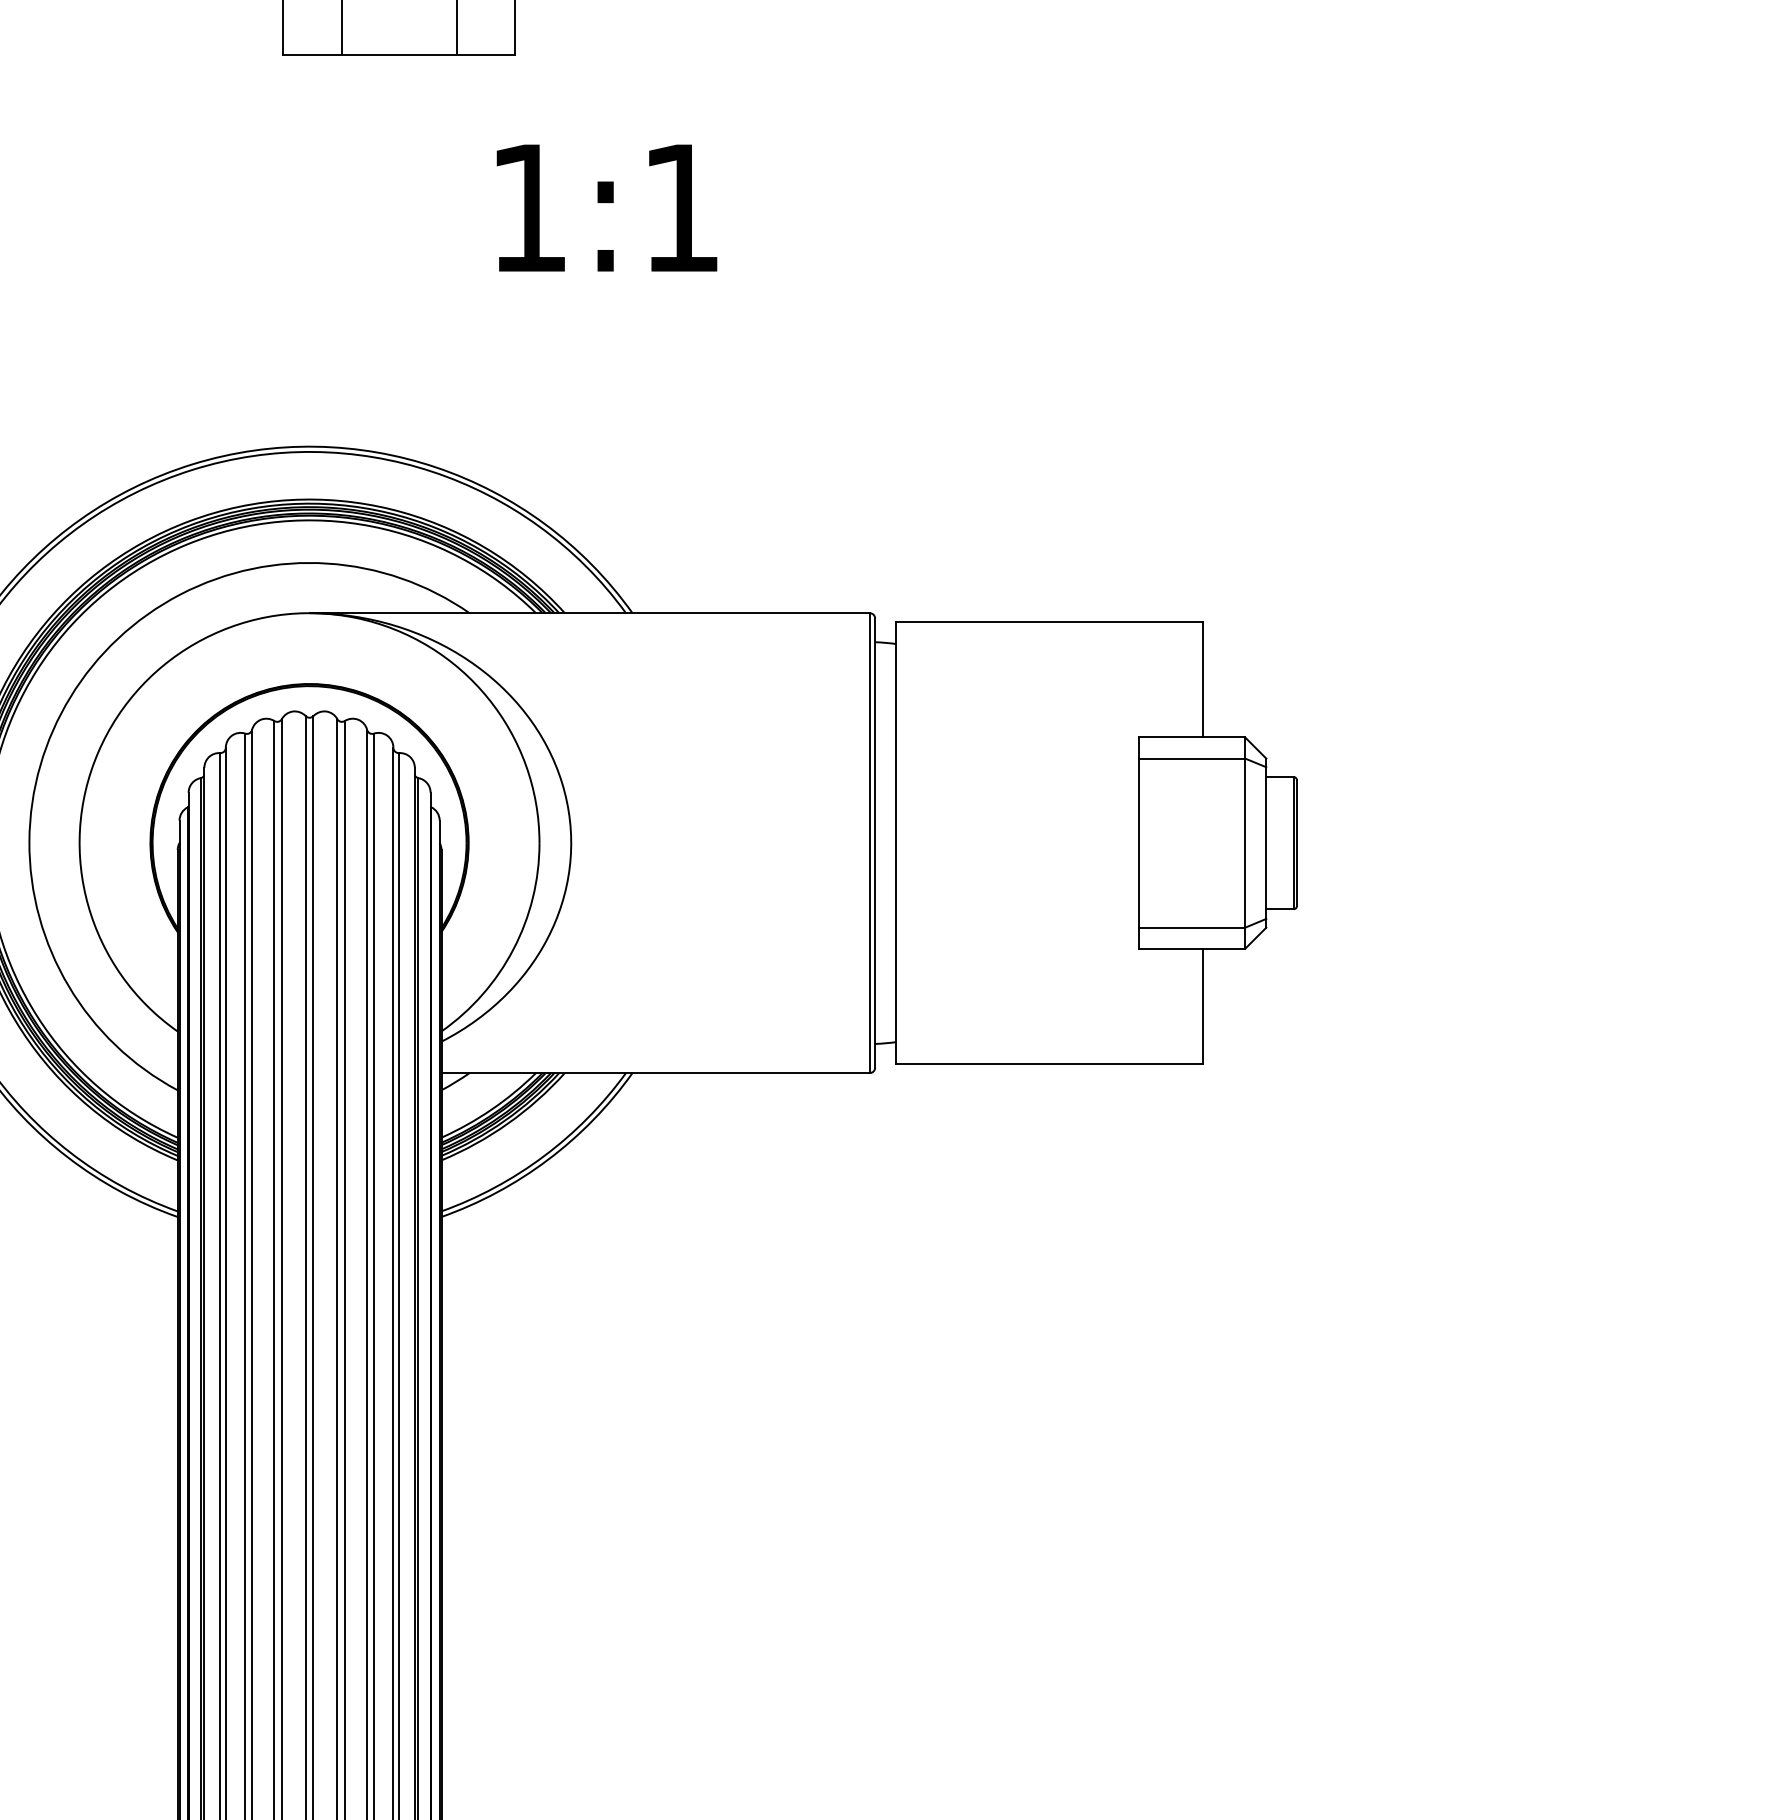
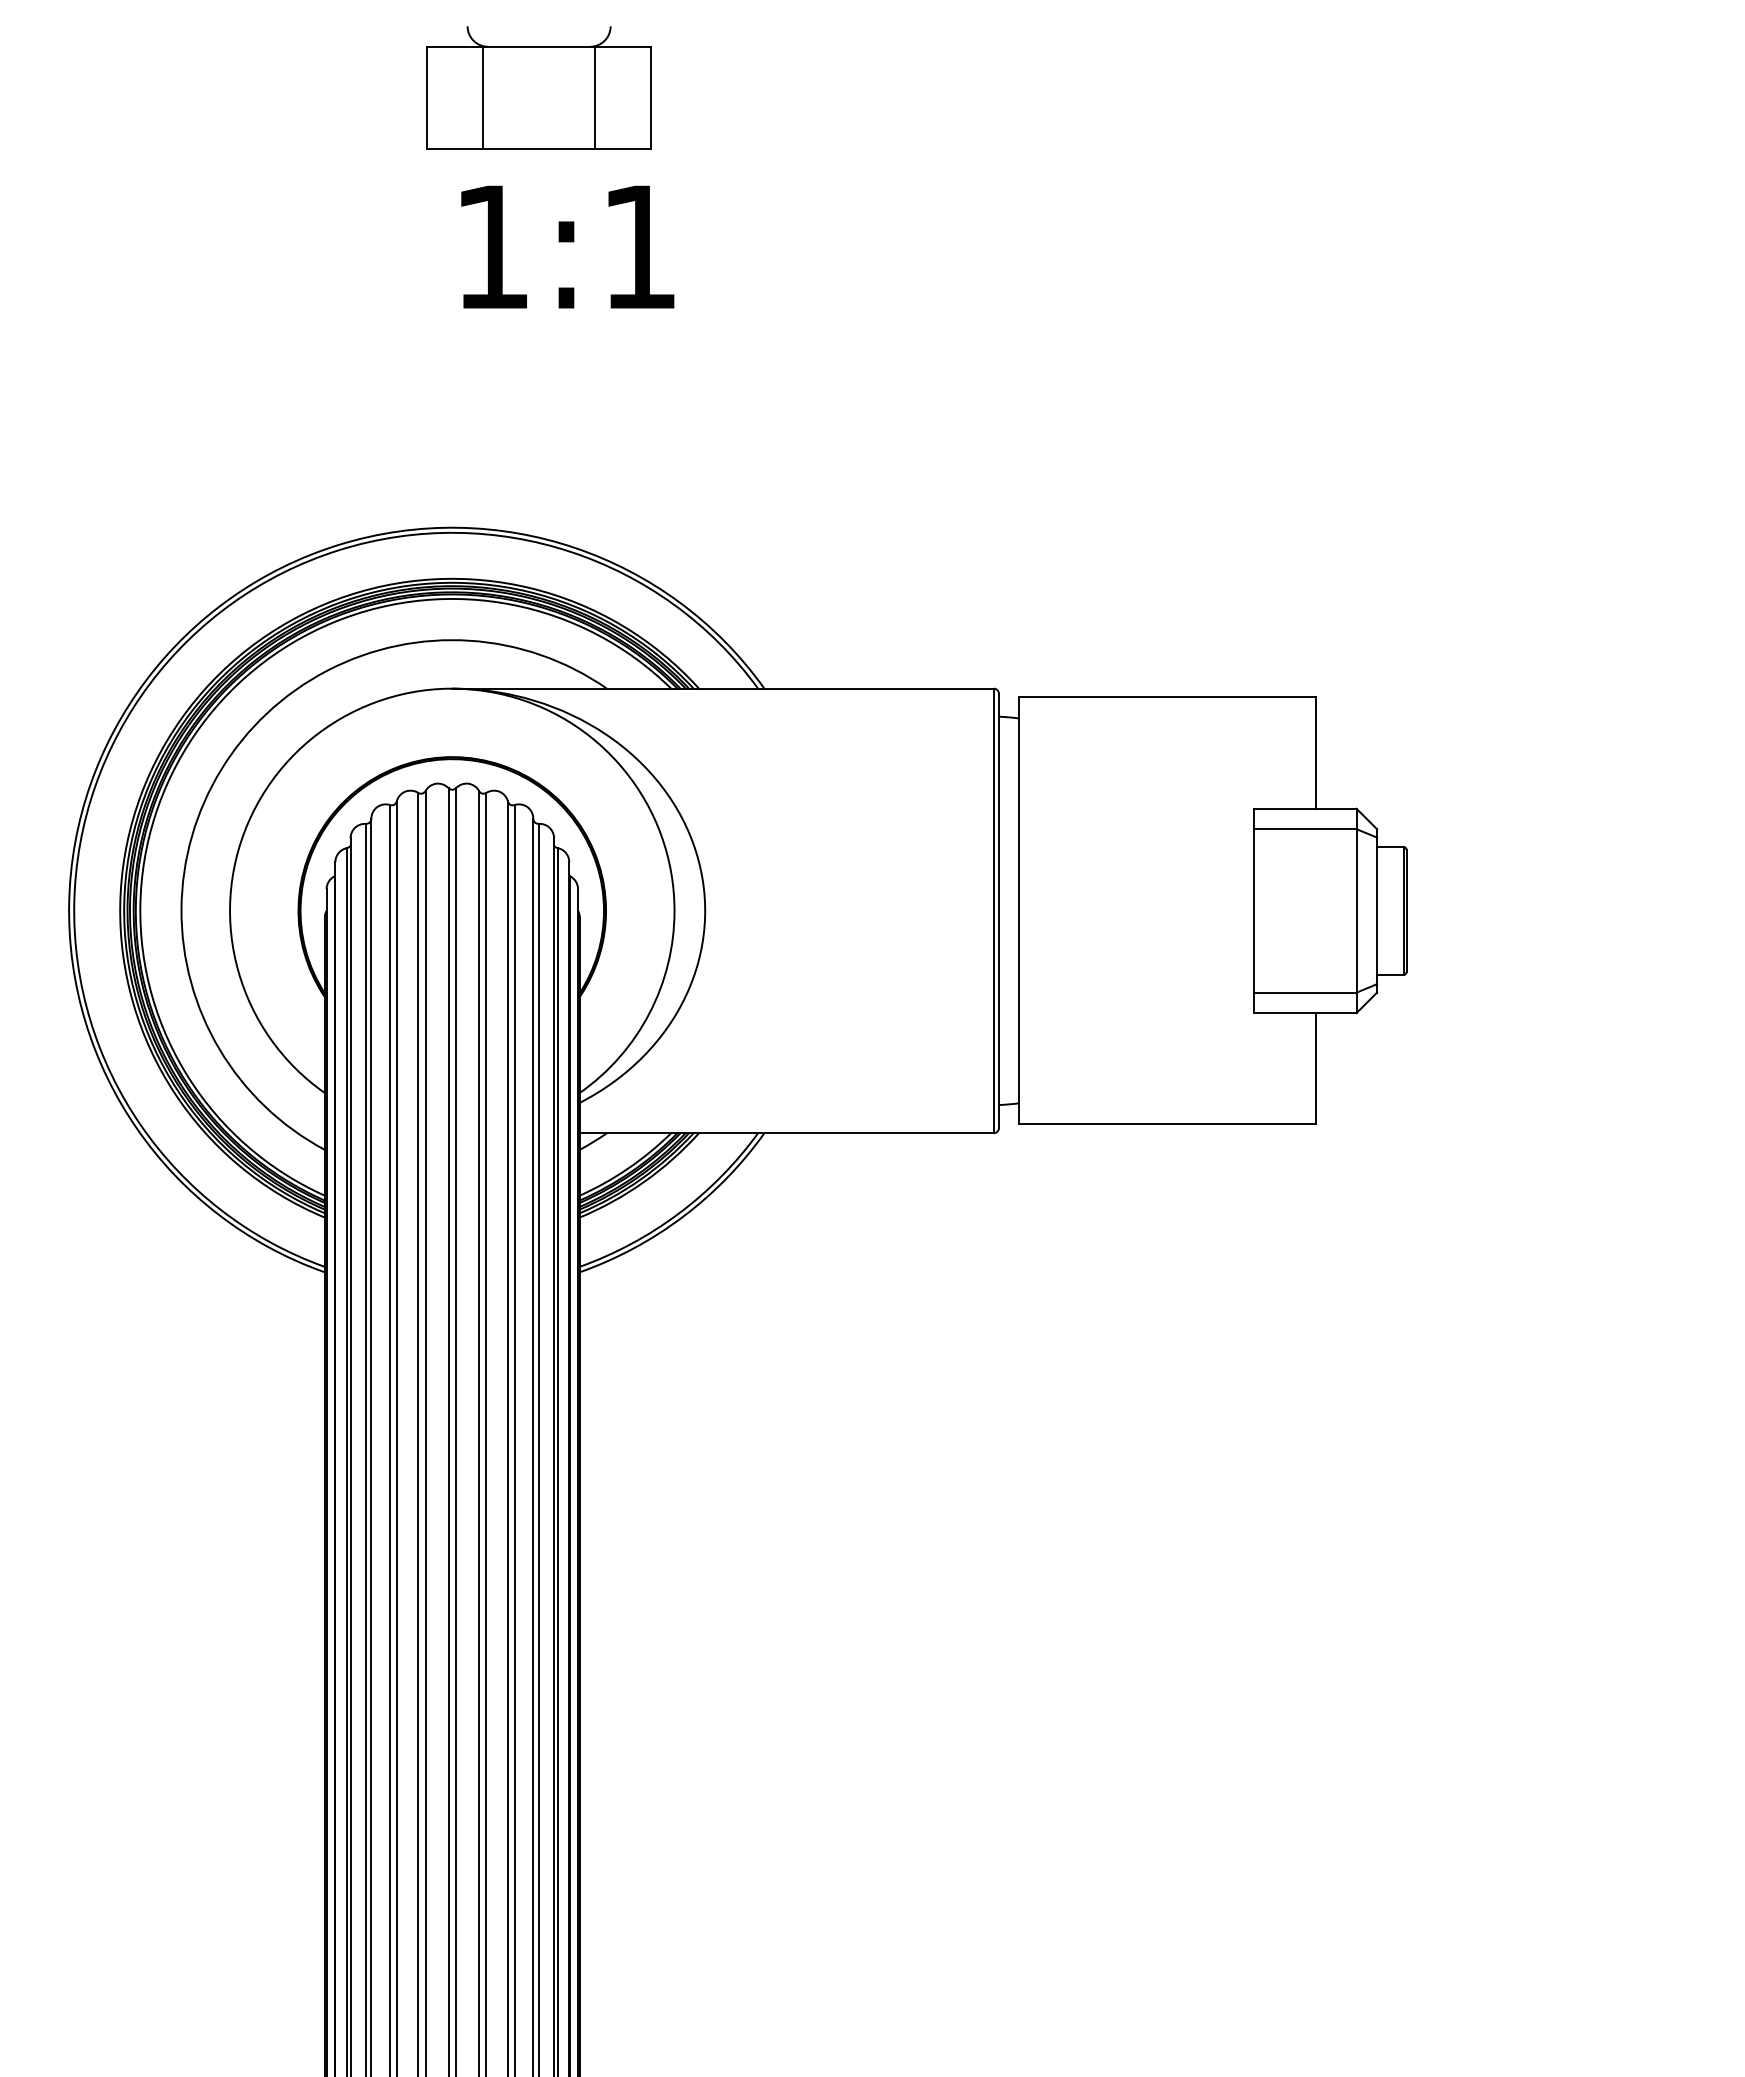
text: (606, 207) -> (567, 246), moved

